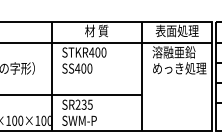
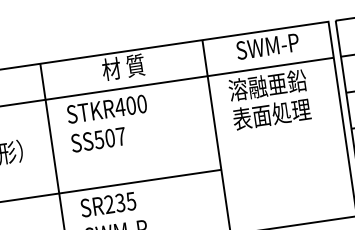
text: (176, 30) -> (266, 45), 表面処理 -> SWM-P
text: (83, 68) -> (109, 138), SS400 -> SS507
text: (179, 68) -> (281, 112), めっき処理 -> 表面処理

